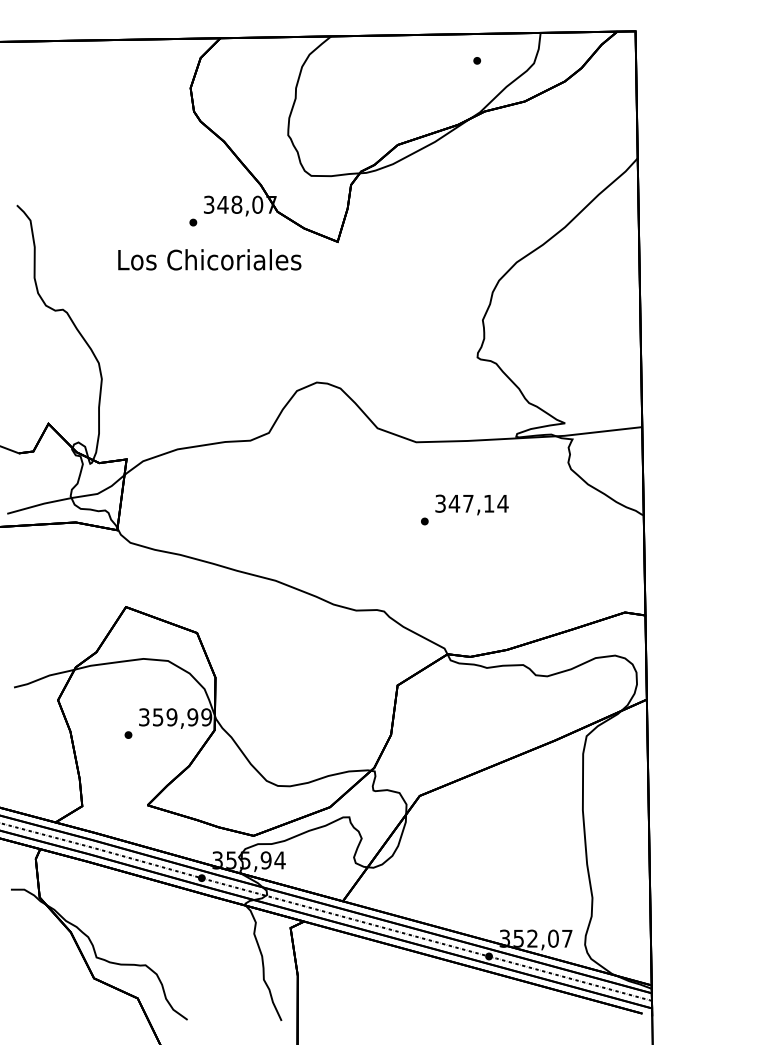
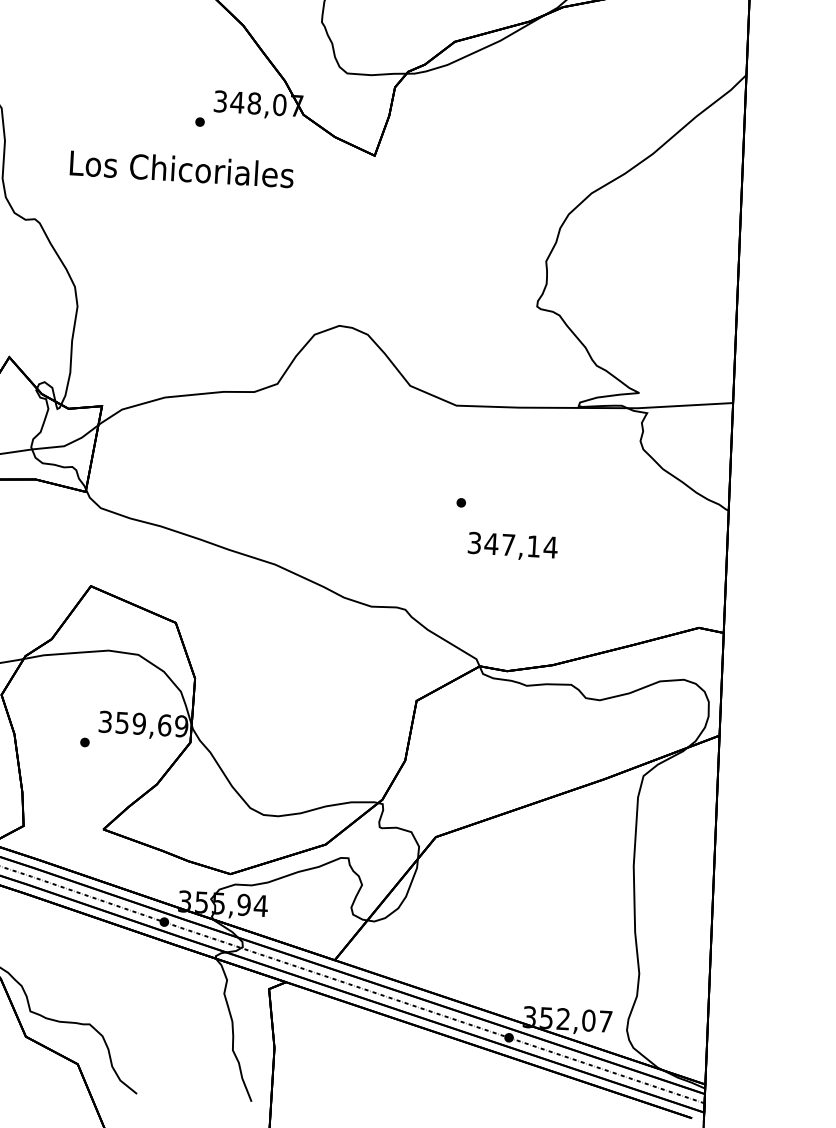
text: (209, 259) -> (181, 168), moved
text: (471, 504) -> (512, 546), moved
text: (192, 717) -> (164, 725), 359,99 -> 359,69

